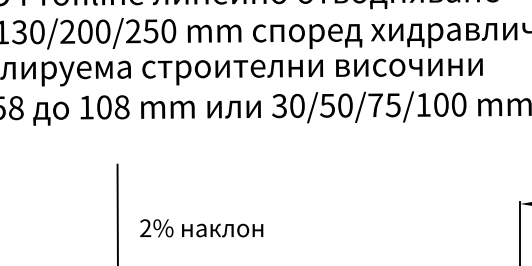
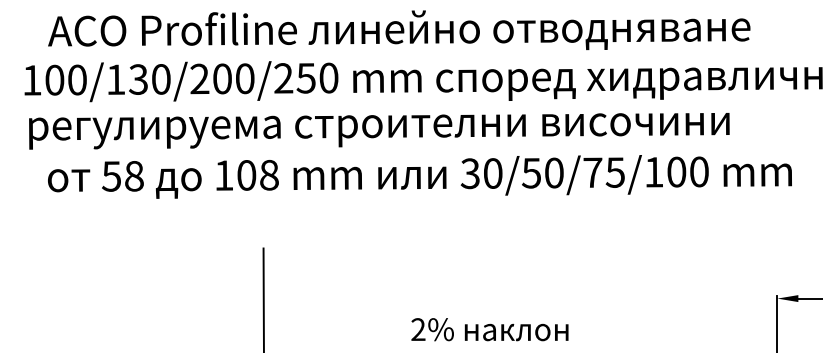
text: (201, 228) -> (489, 329), moved

